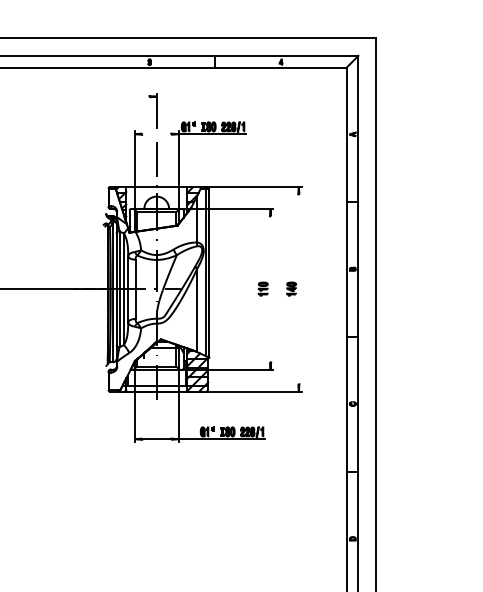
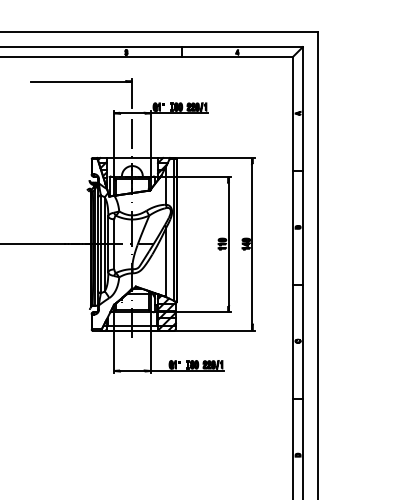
line: (92, 96) -> (78, 81), added
line: (156, 134) -> (132, 113), added
line: (270, 289) -> (228, 244), added
line: (298, 289) -> (252, 244), added

